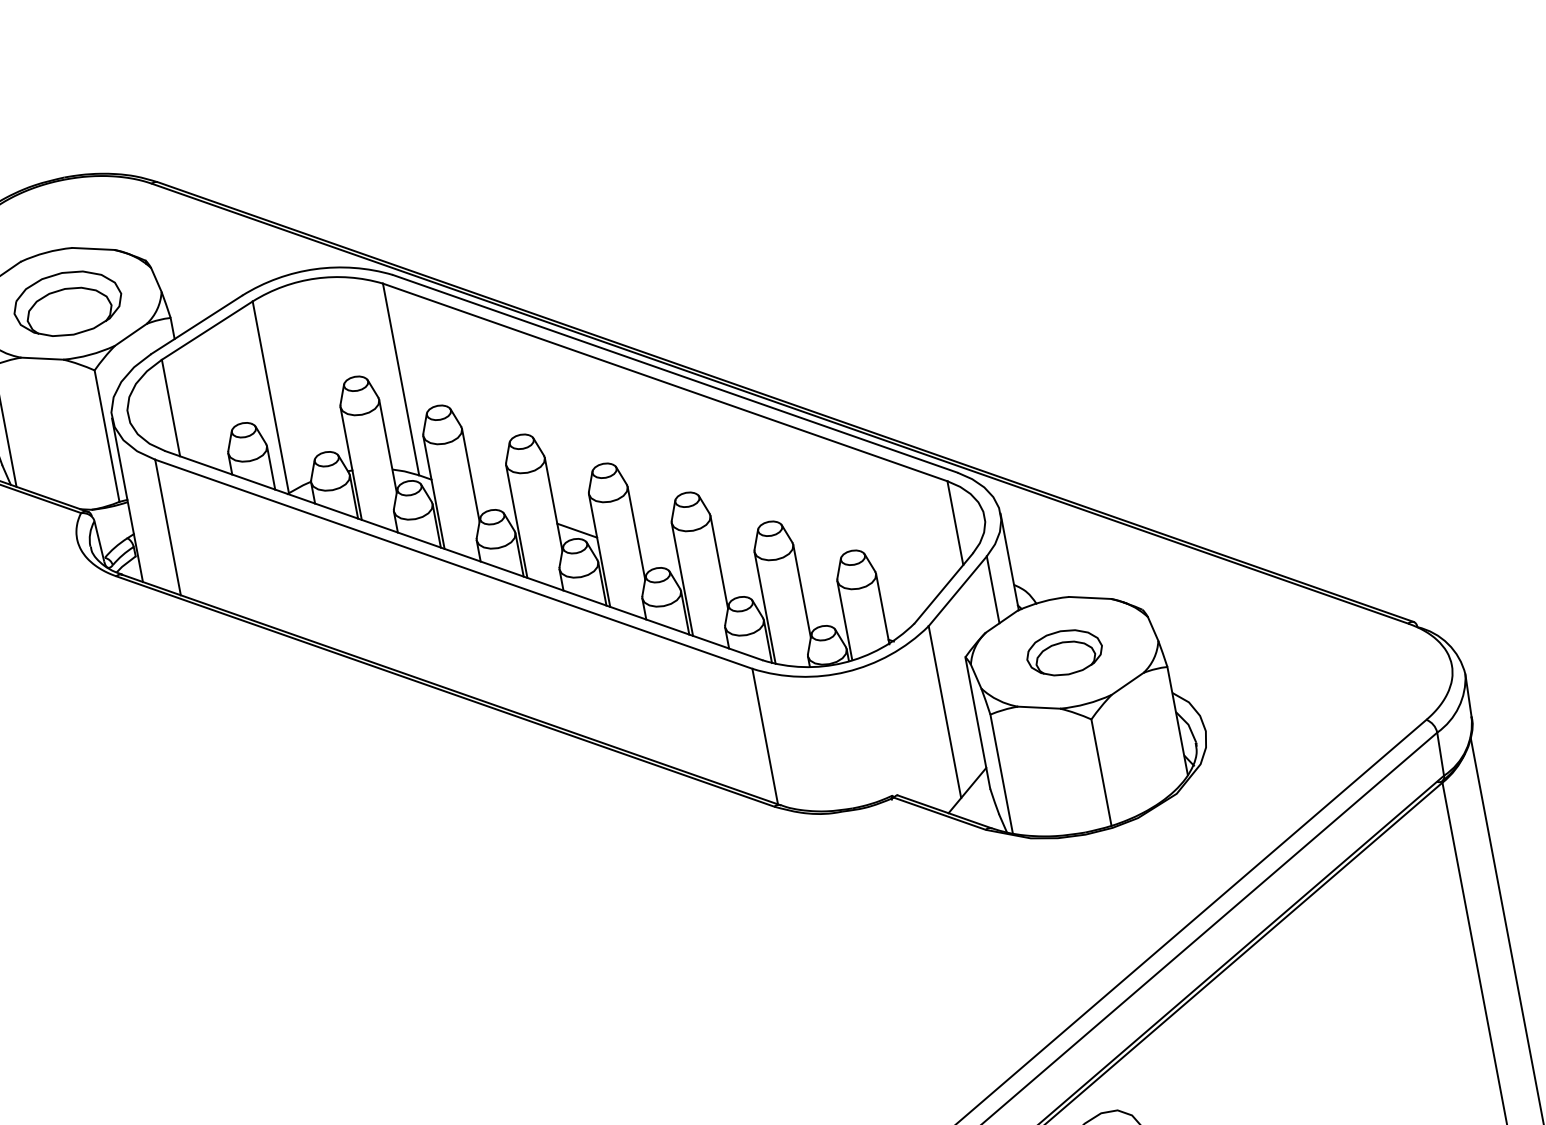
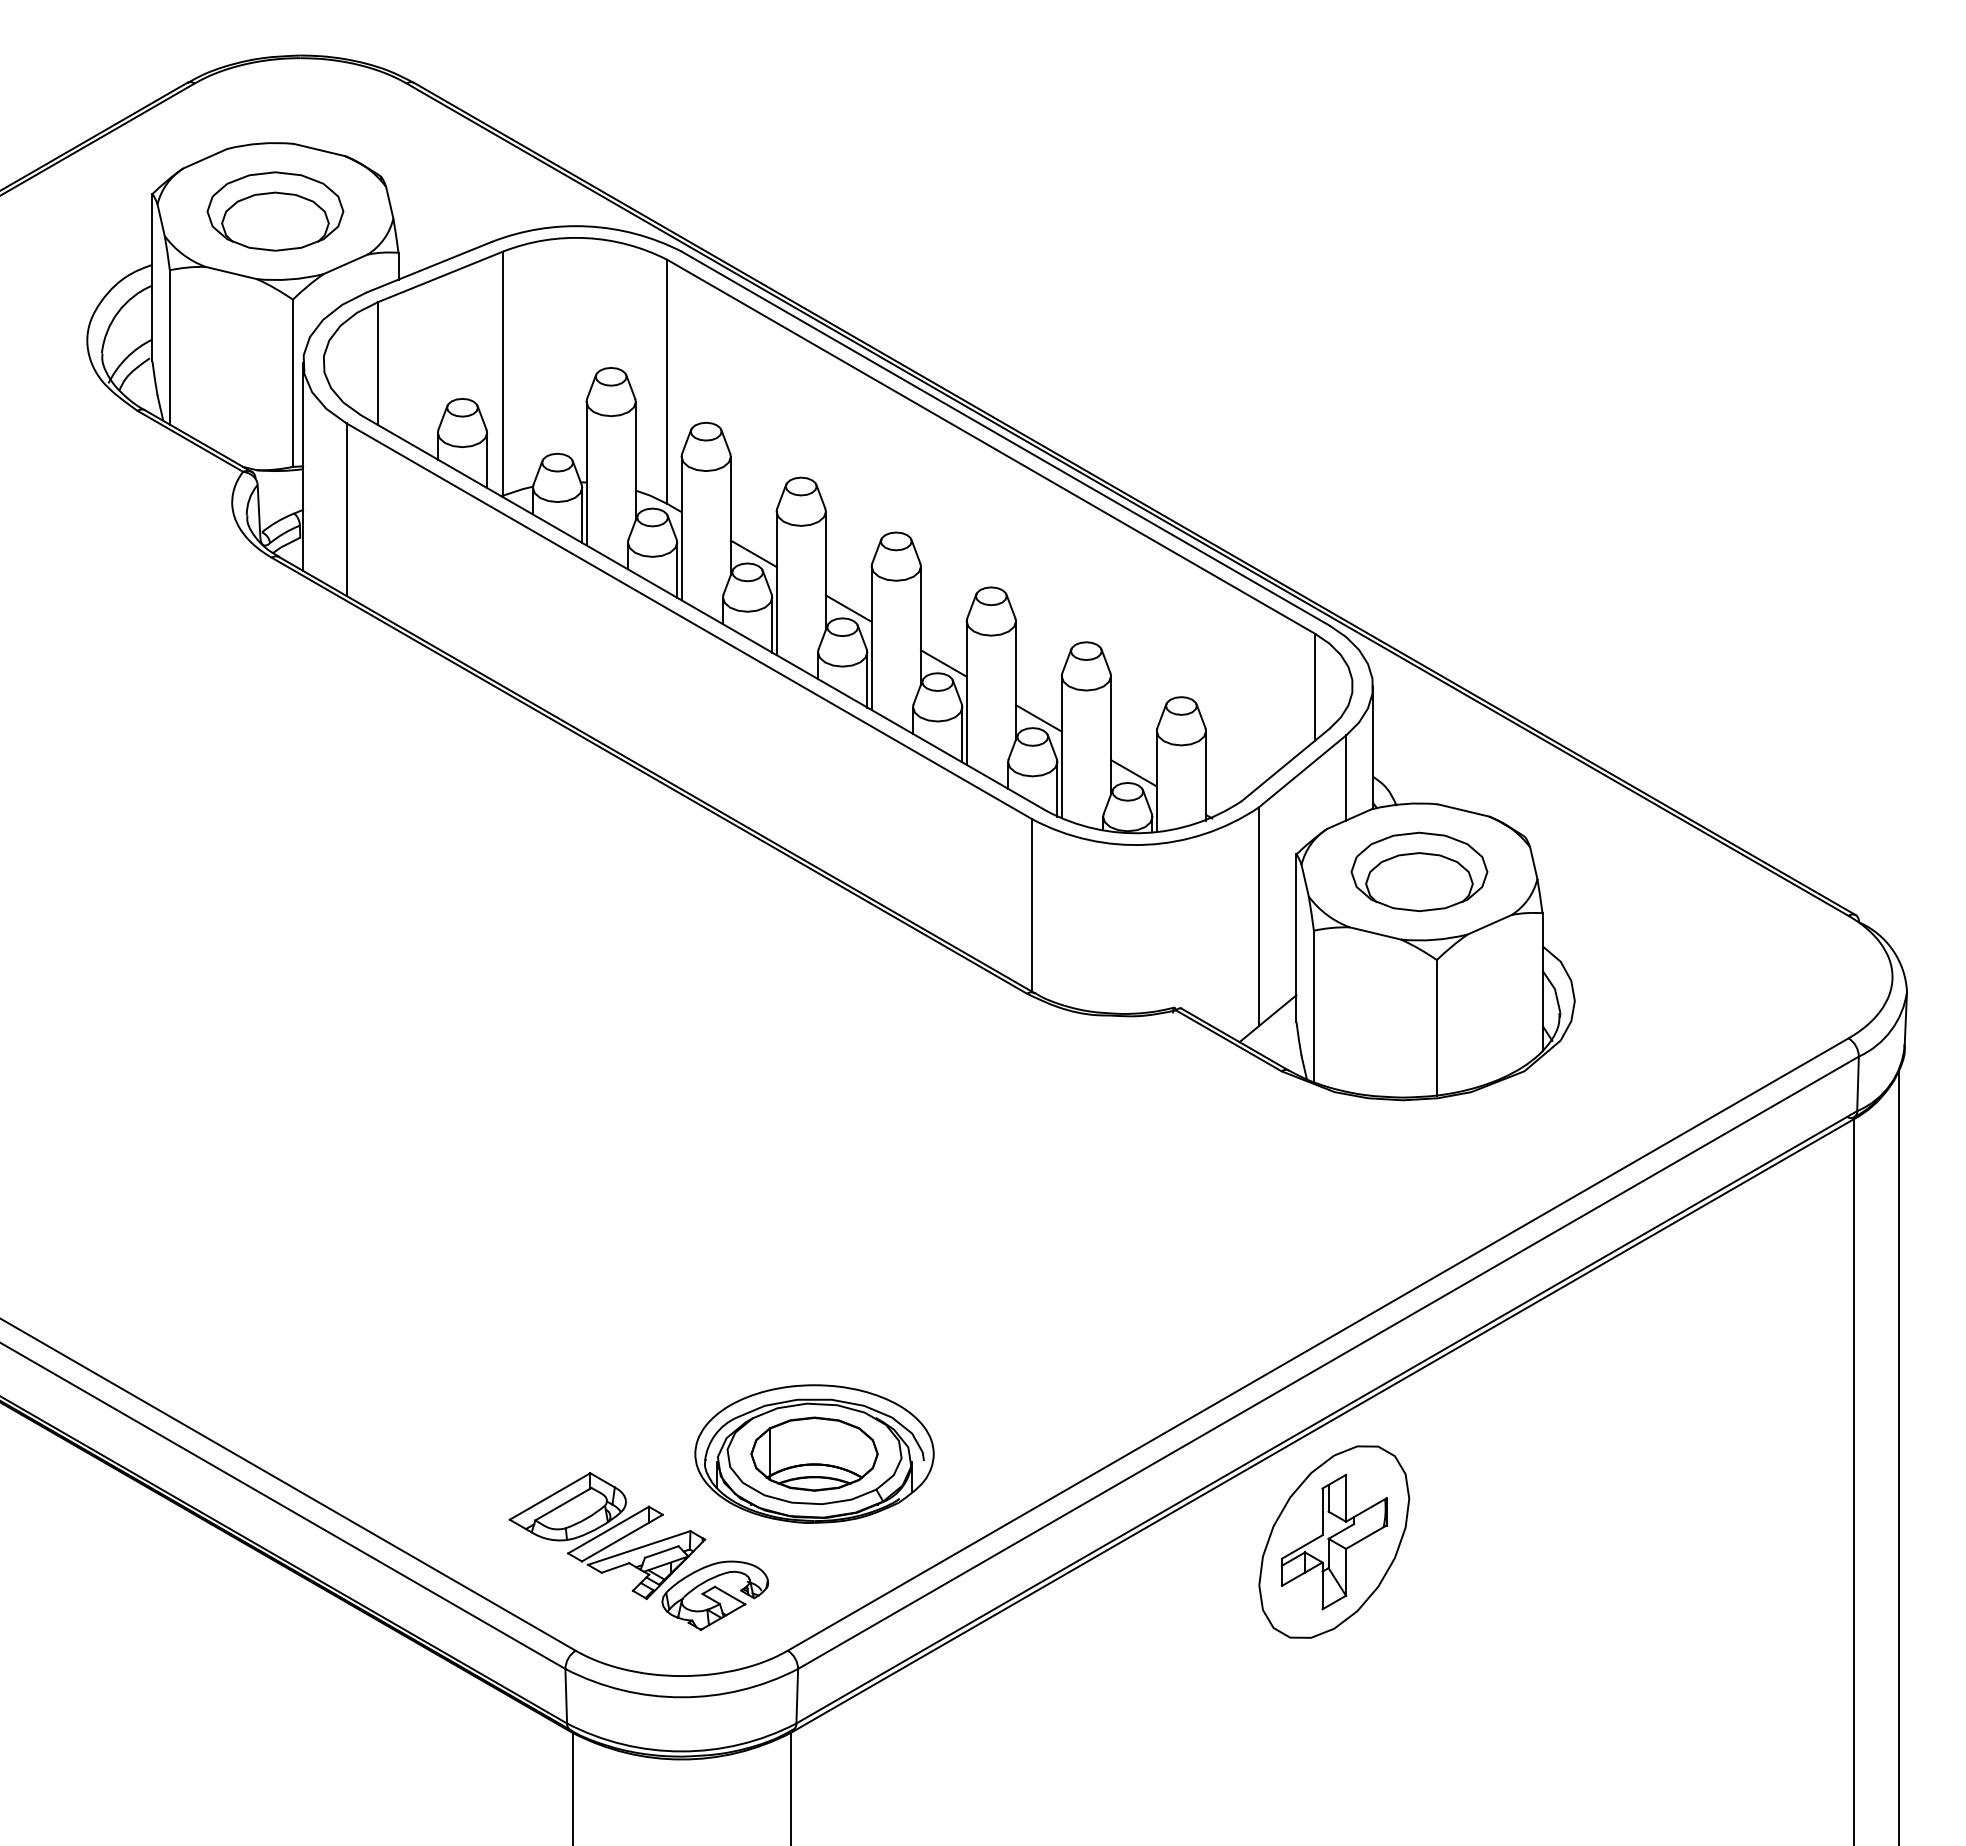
line: (494, 501) -> (753, 553), added
line: (659, 559) -> (943, 663), added
line: (742, 588) -> (1038, 718), added
line: (825, 617) -> (1133, 773), added
part: (1064, 652) -> (1419, 871), size x1.43

